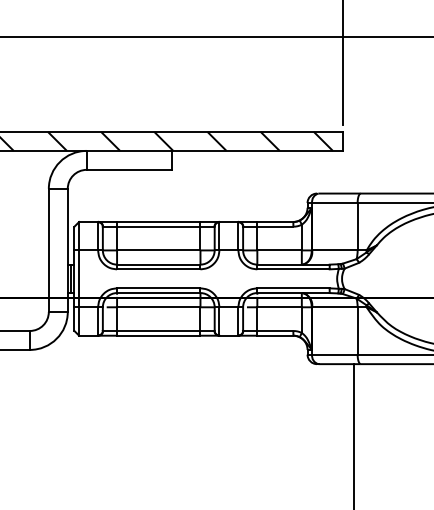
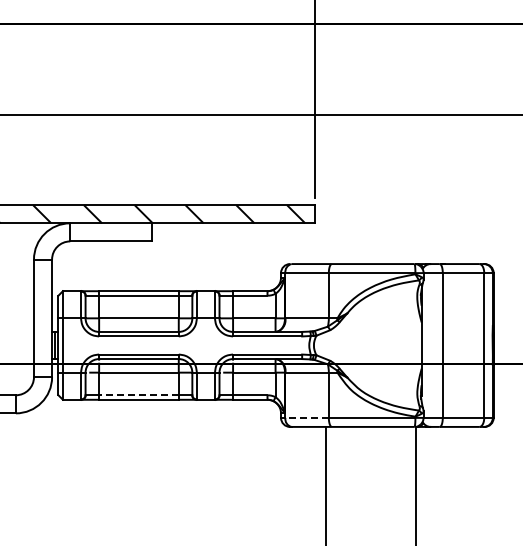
line: (158, 331) -> (138, 395), solid -> dashed
line: (335, 354) -> (307, 417), solid -> dashed

